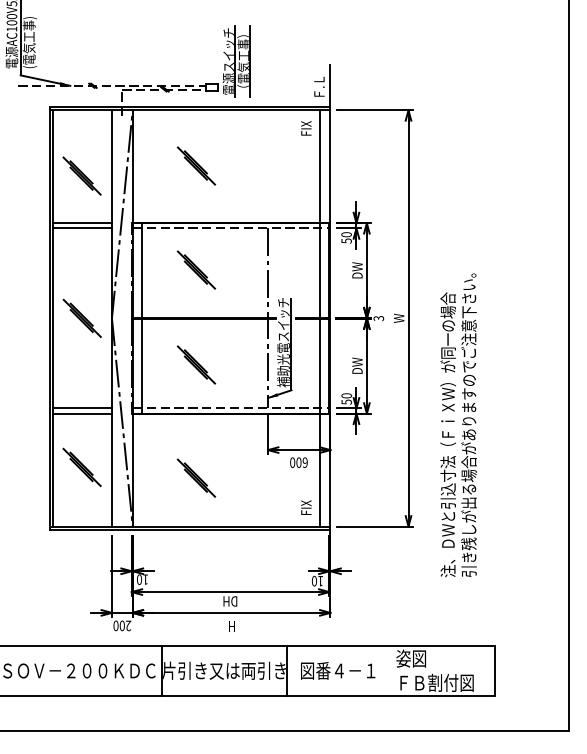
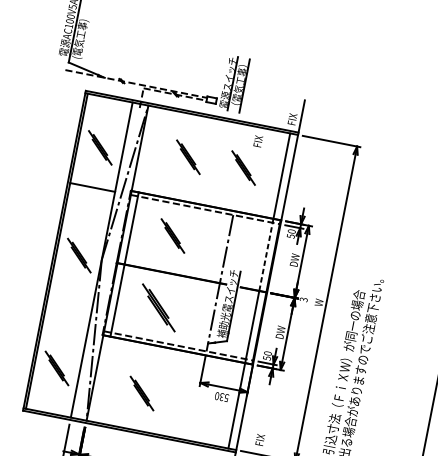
text: (319, 87) -> (293, 116), Ｆ.Ｌ -> FIX
text: (306, 128) -> (258, 141), moved
part: (269, 165) -> (243, 167), added
line: (81, 223) -> (92, 183), removed
line: (320, 270) -> (266, 254), solid -> dashed
part: (196, 364) -> (158, 307), size x1.4
line: (81, 408) -> (65, 323), removed
line: (81, 413) -> (64, 327), removed
text: (301, 462) -> (223, 397), 600 -> 530
text: (306, 507) -> (260, 439), moved

